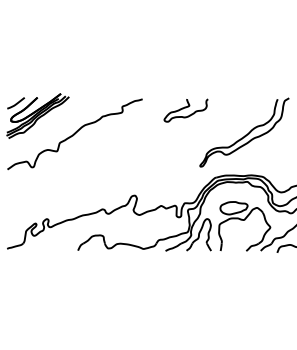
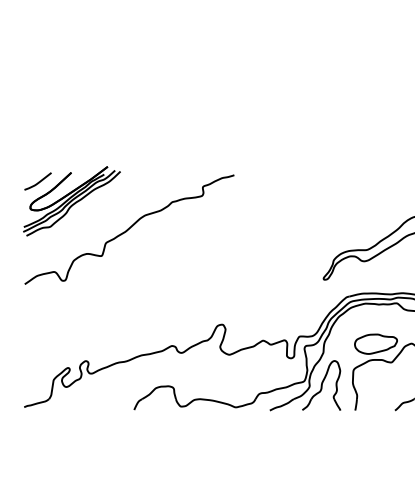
curve: (185, 108) -> (300, 189), removed

